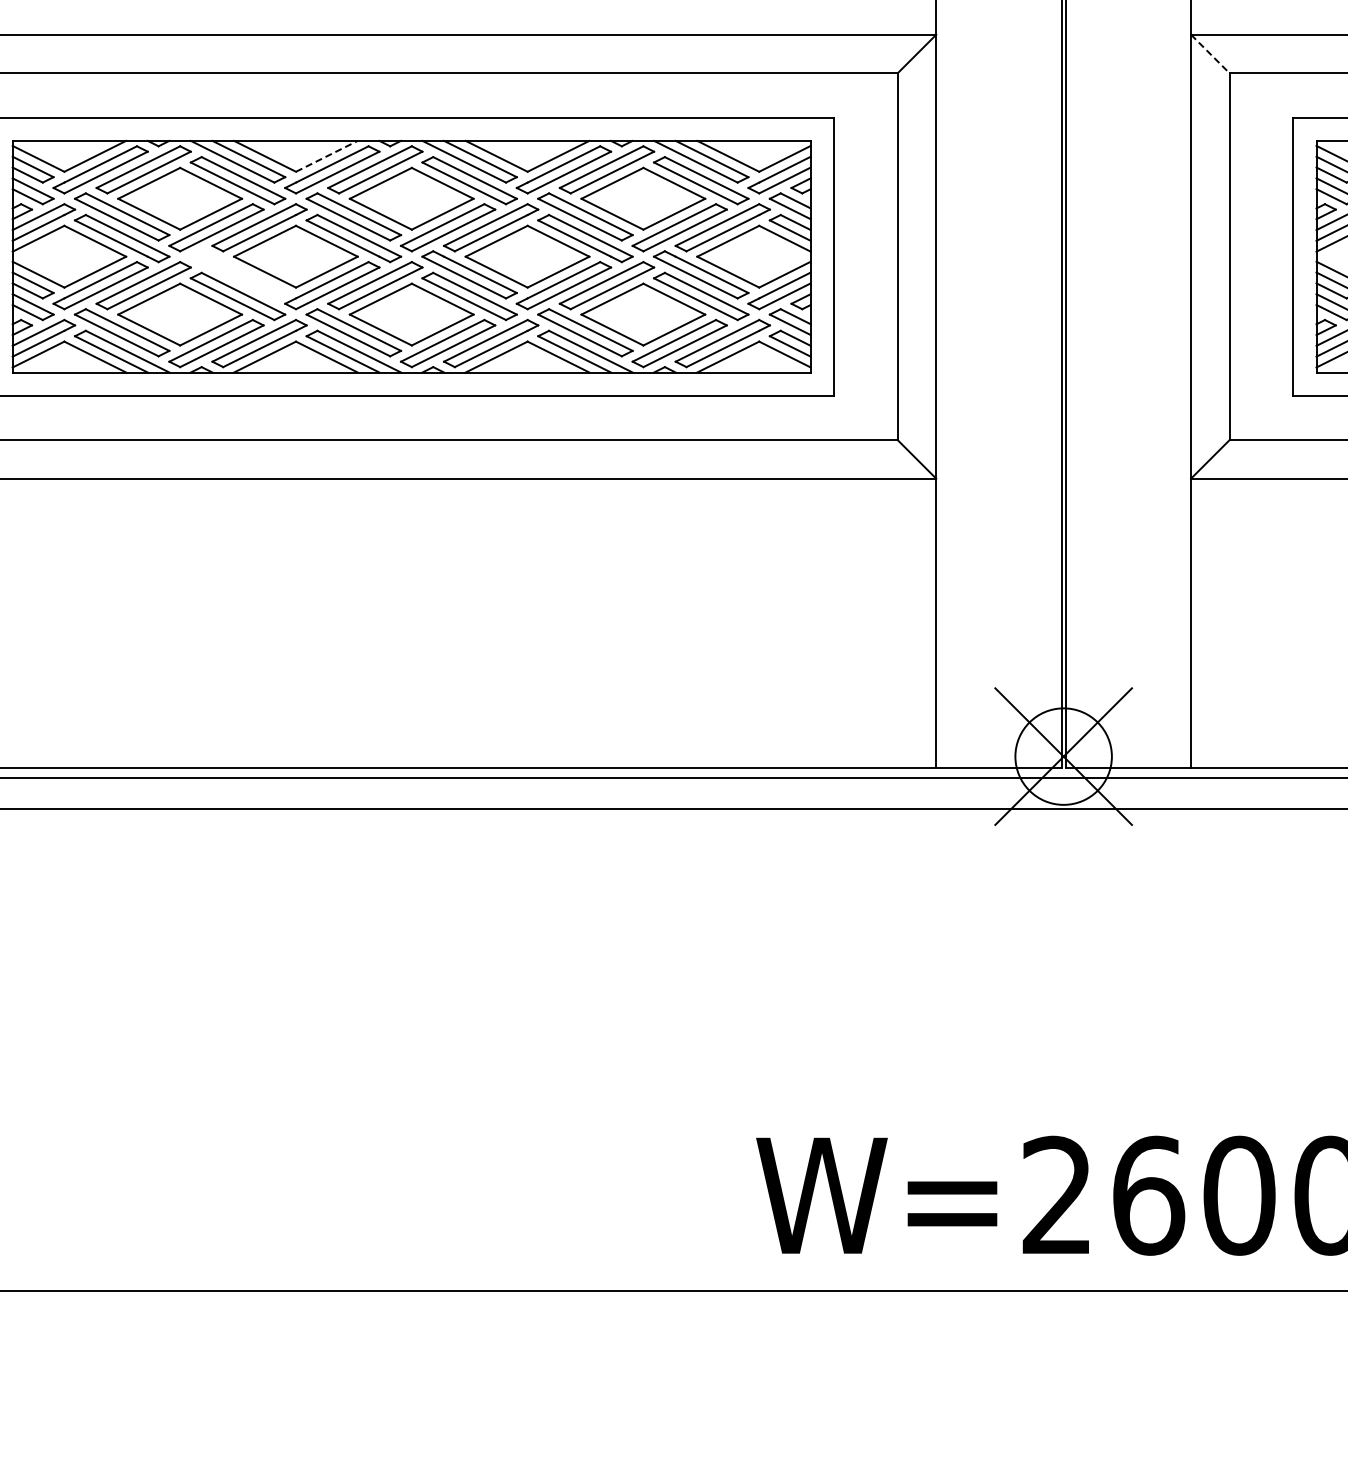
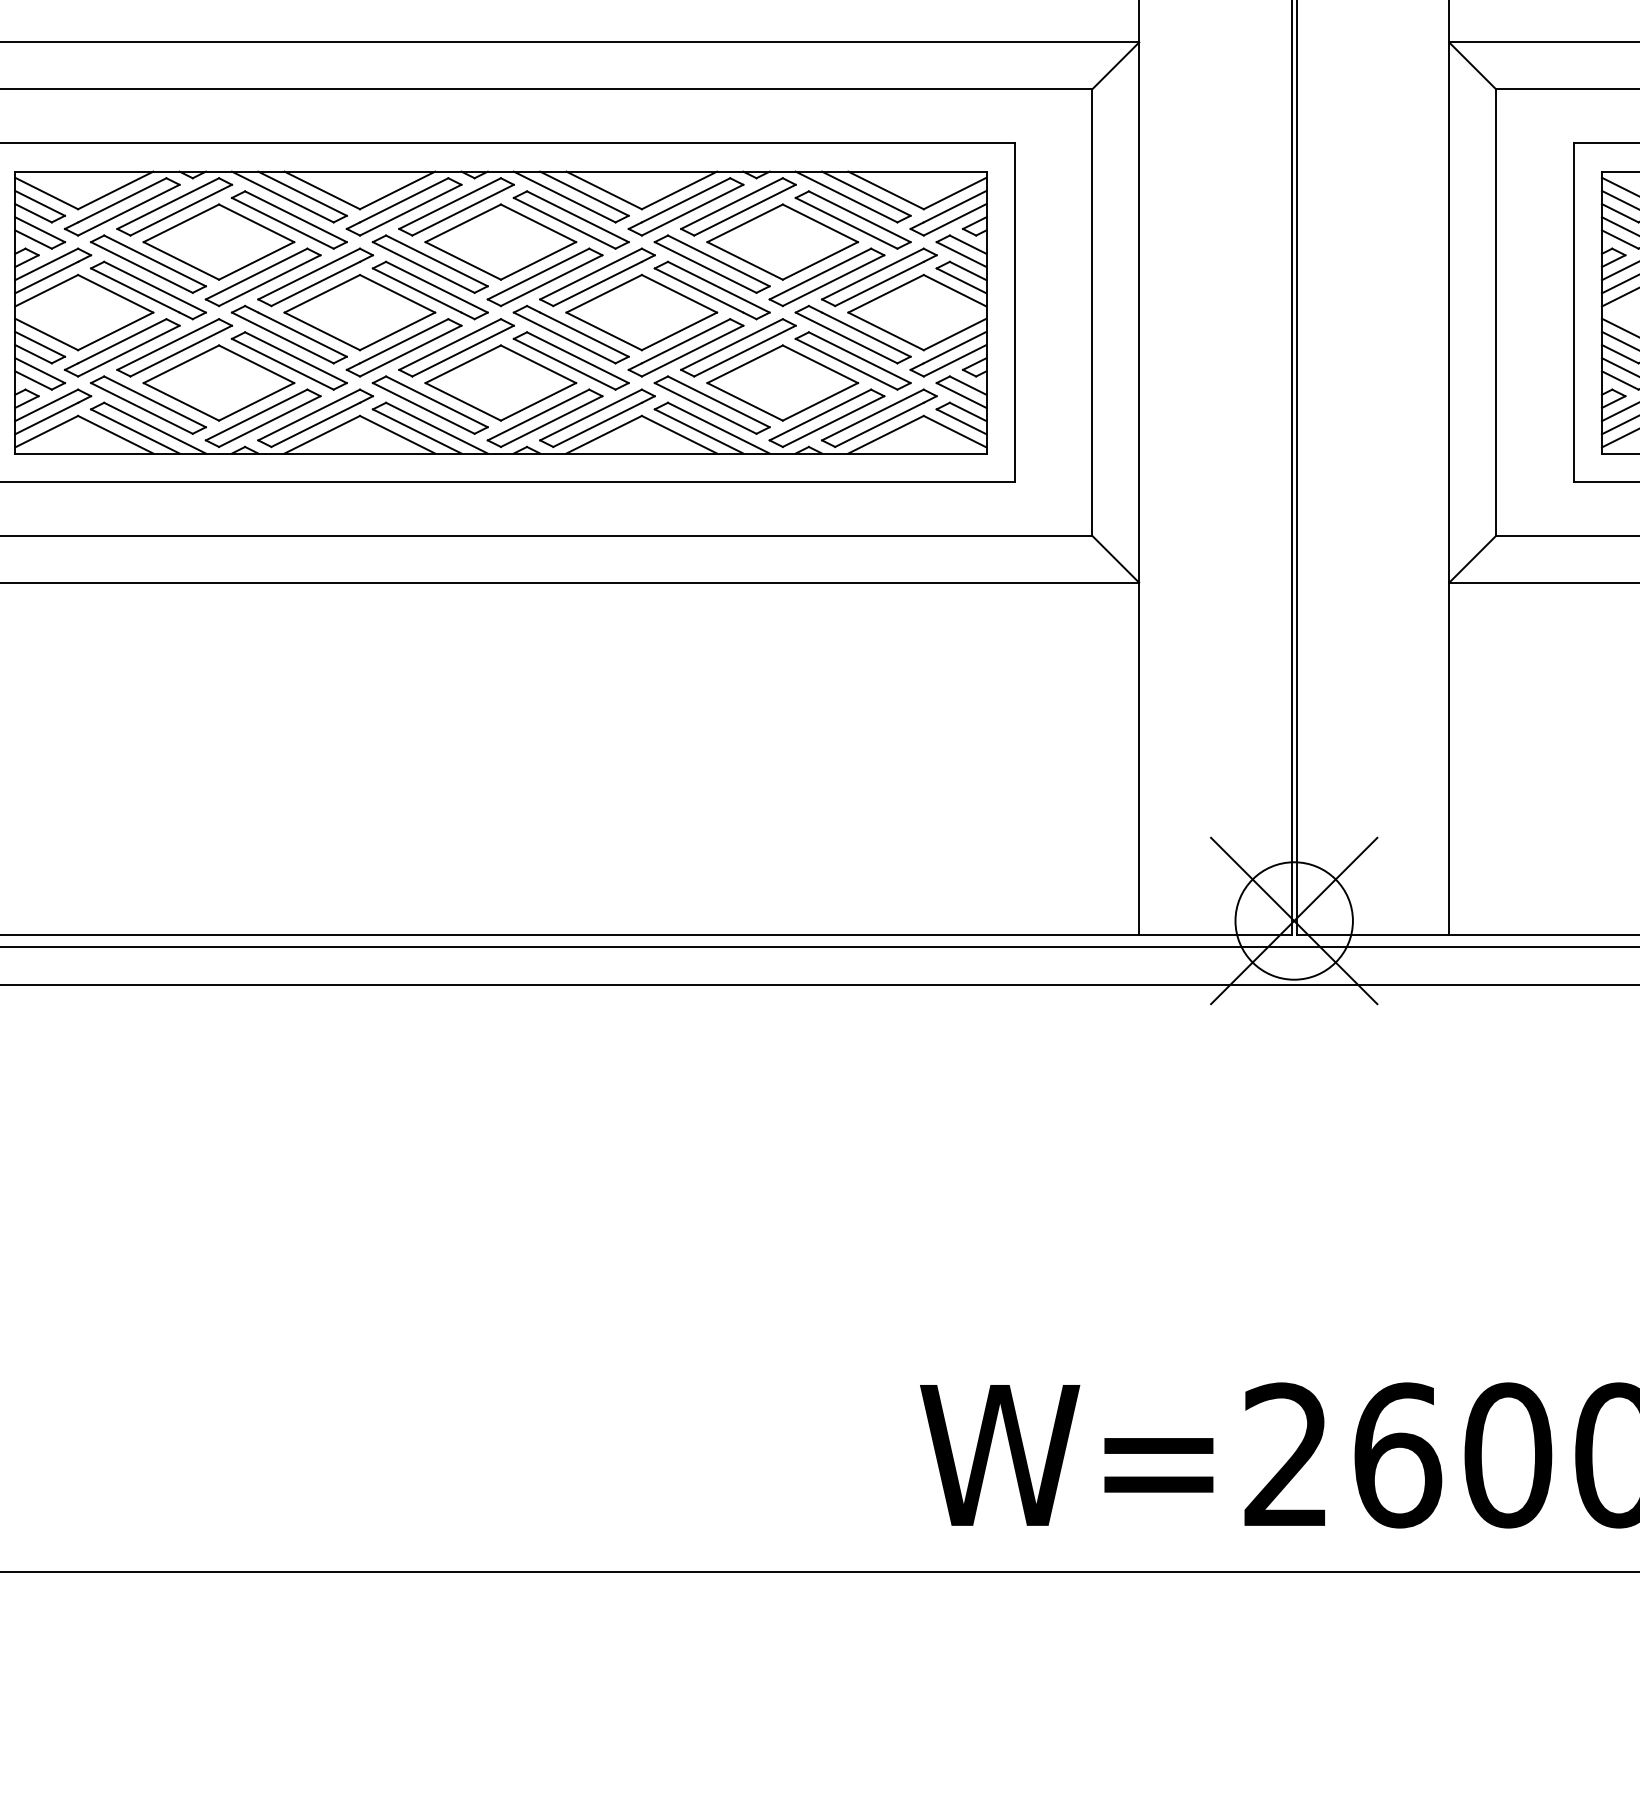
line: (1210, 54) -> (1472, 66), dashed -> solid
line: (326, 156) -> (397, 190), dashed -> solid
part: (237, 274) -> (288, 334), added

